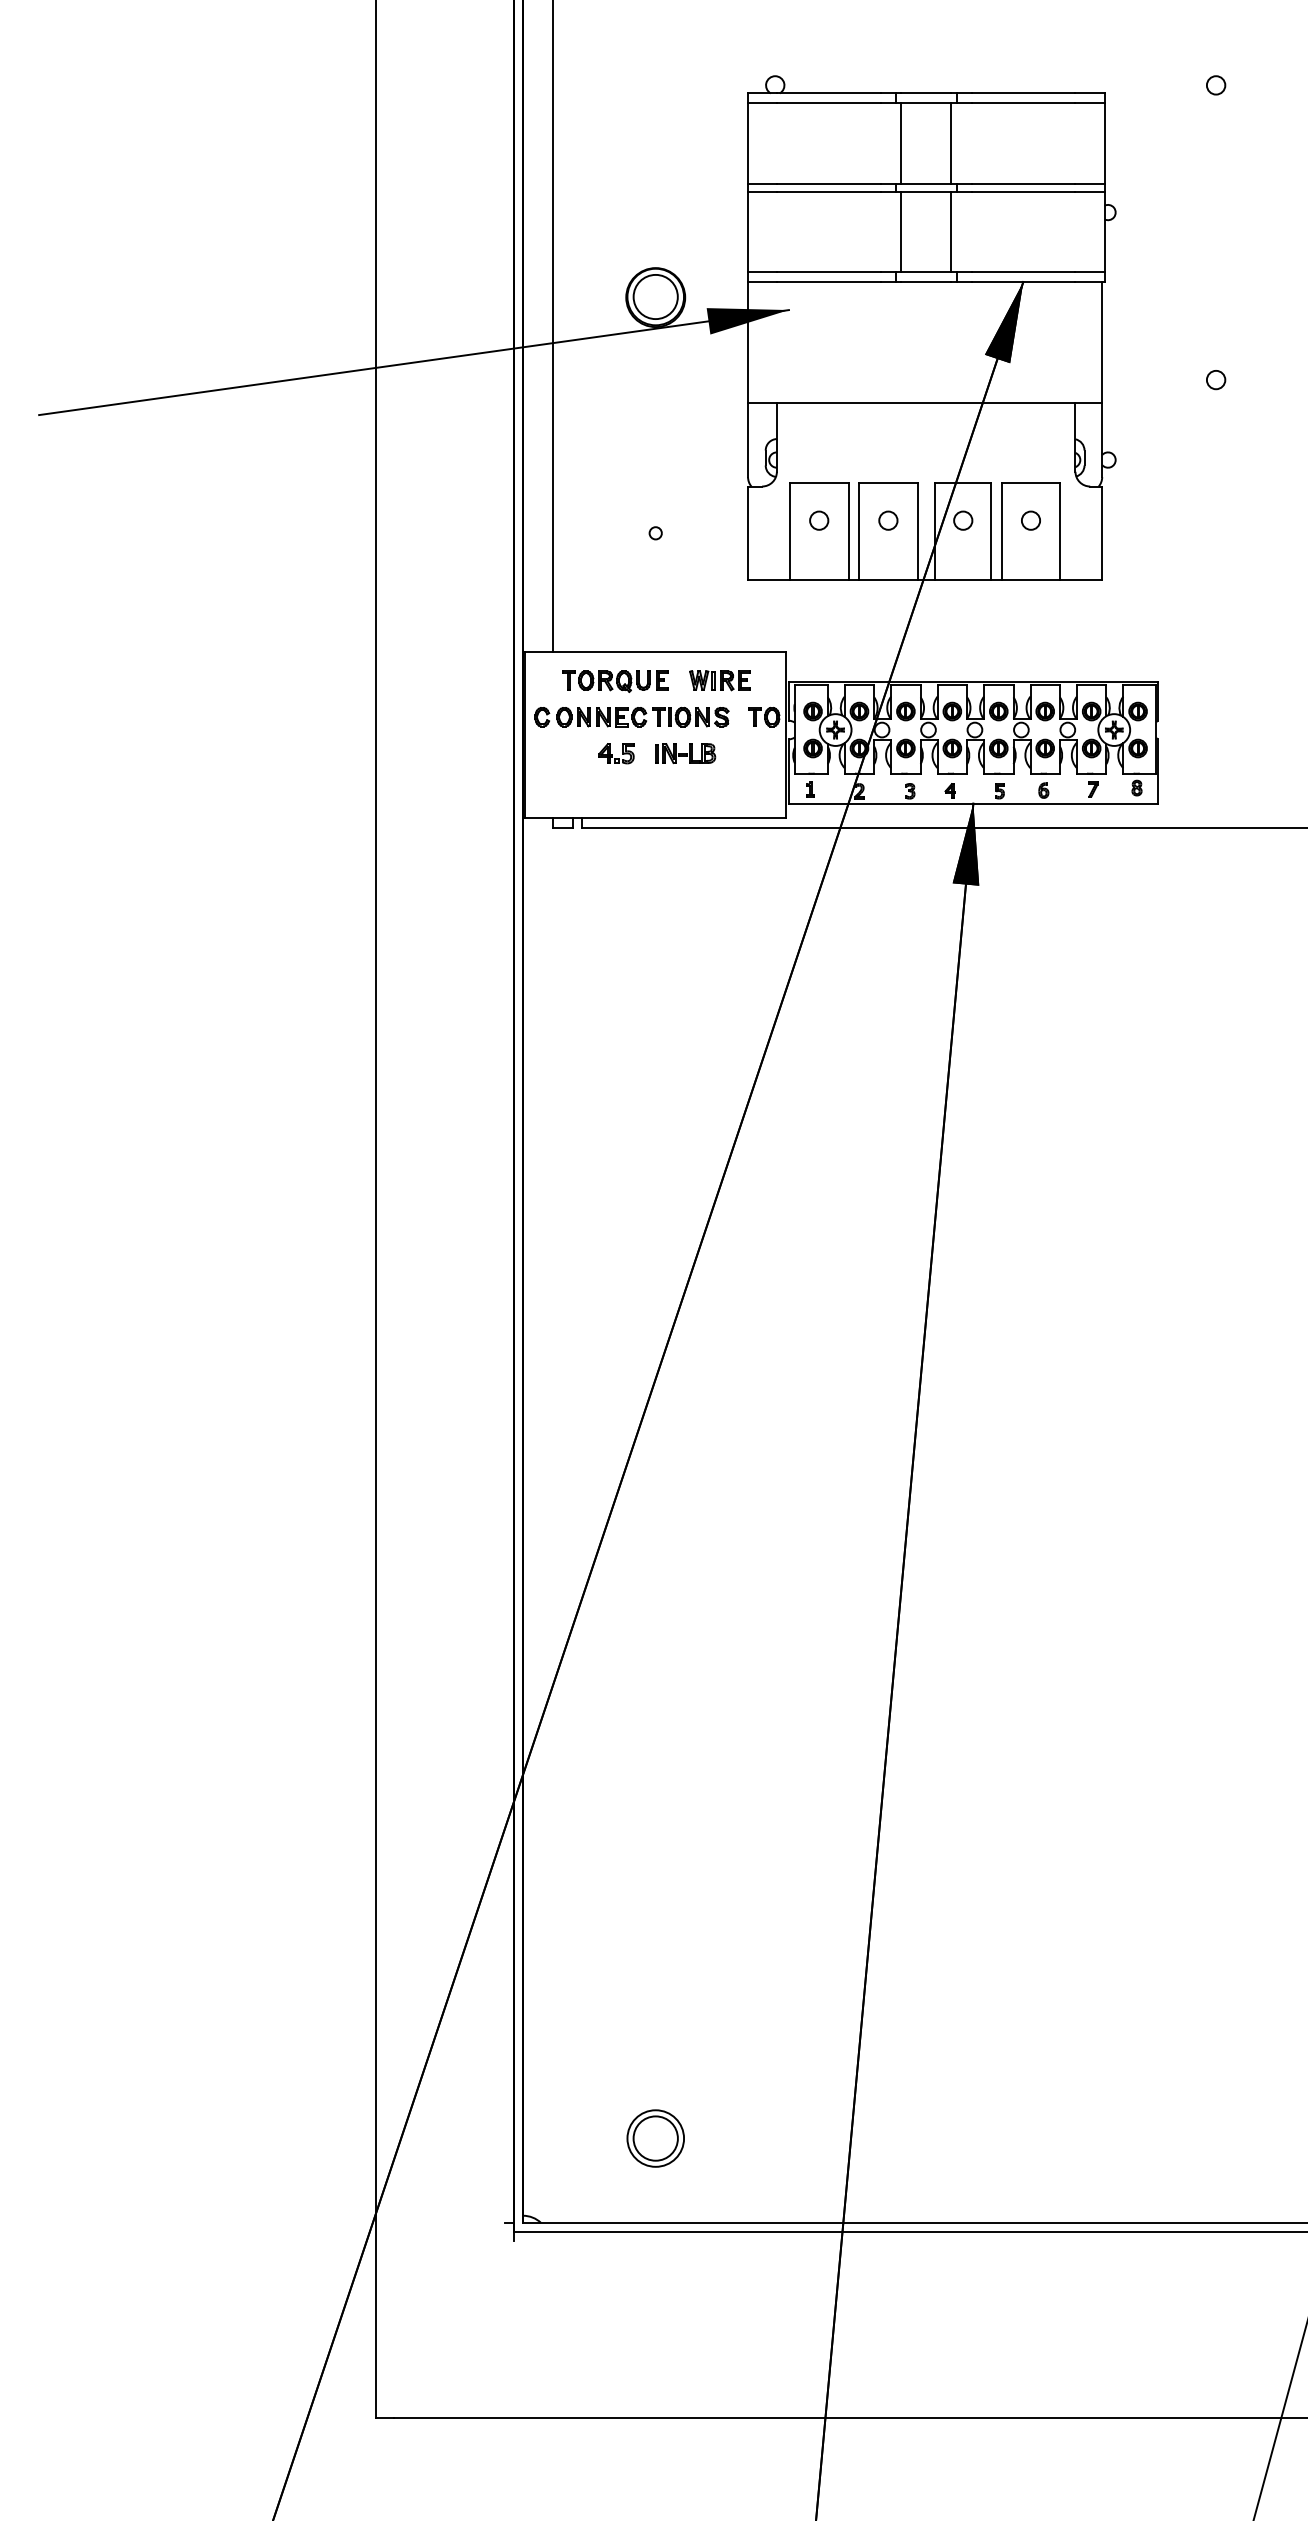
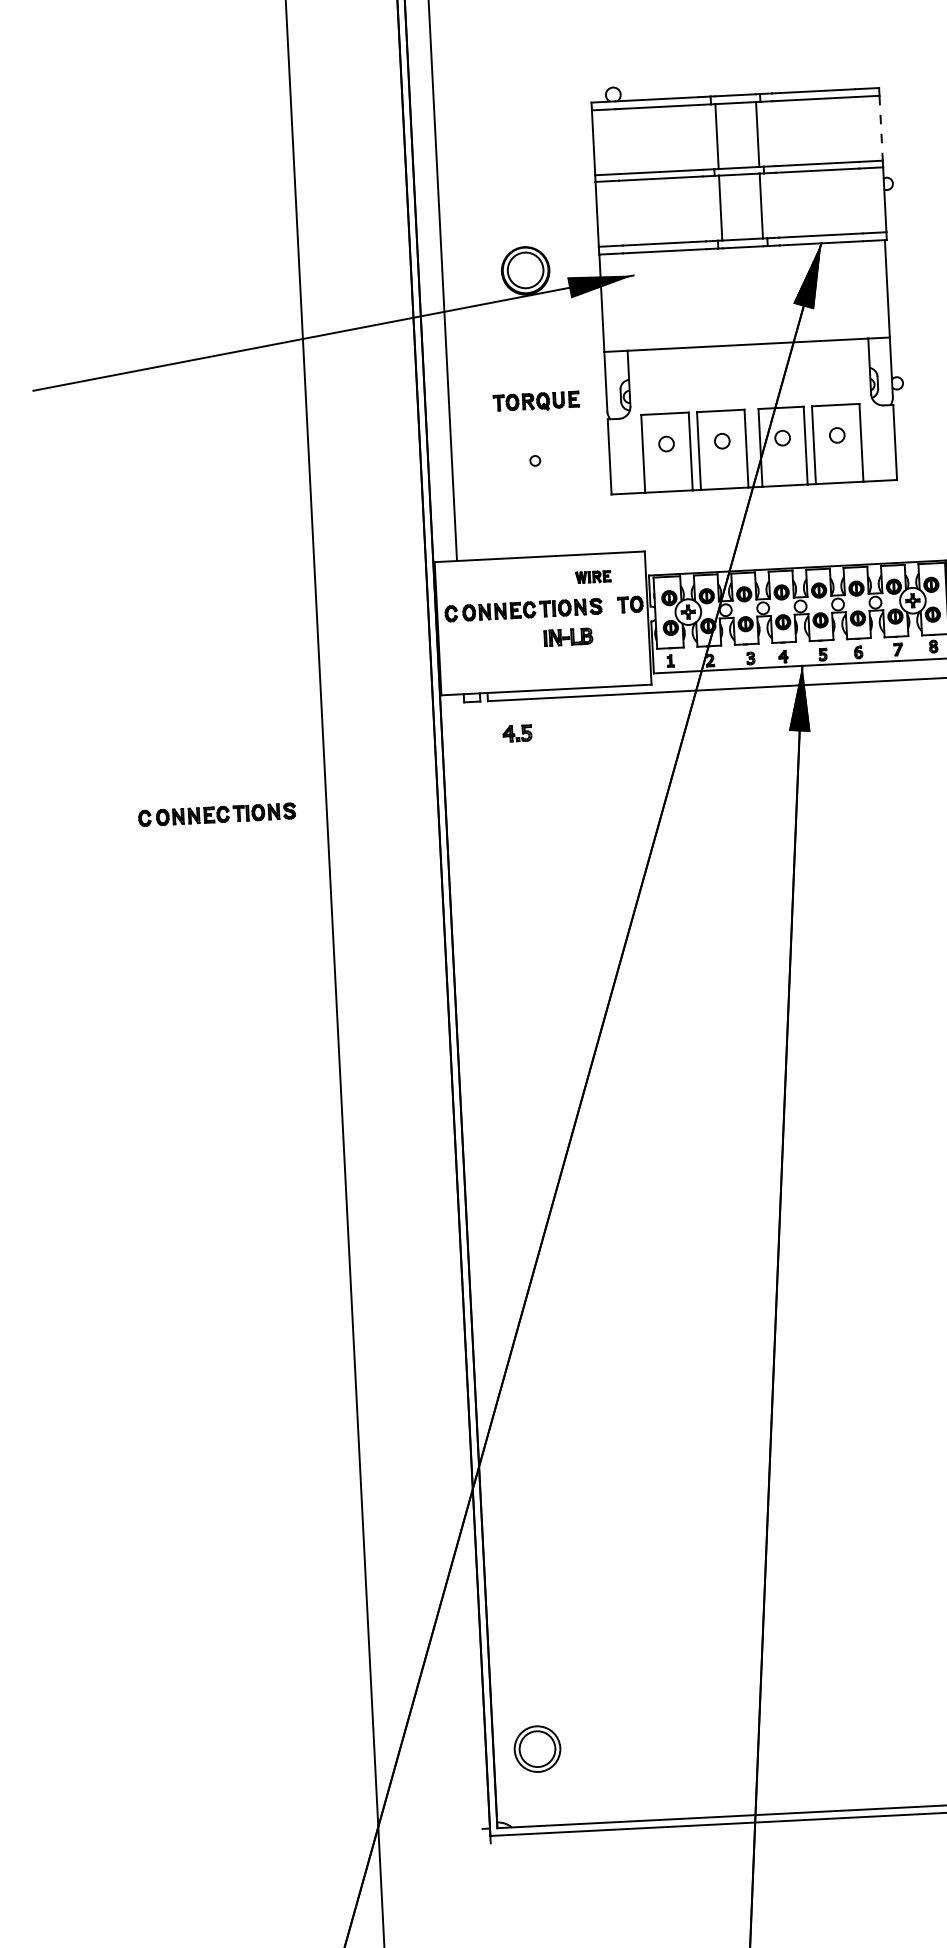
line: (1104, 143) -> (881, 128), solid -> dashed
part: (719, 680) -> (592, 576), size x0.7
part: (615, 681) -> (536, 402), moved
part: (616, 753) -> (517, 733), moved
part: (239, 951) -> (216, 814), added
part: (655, 2138) -> (537, 1749), moved

